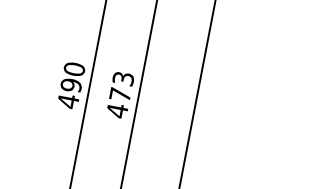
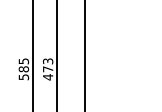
text: (70, 85) -> (23, 69), 490 -> 585

